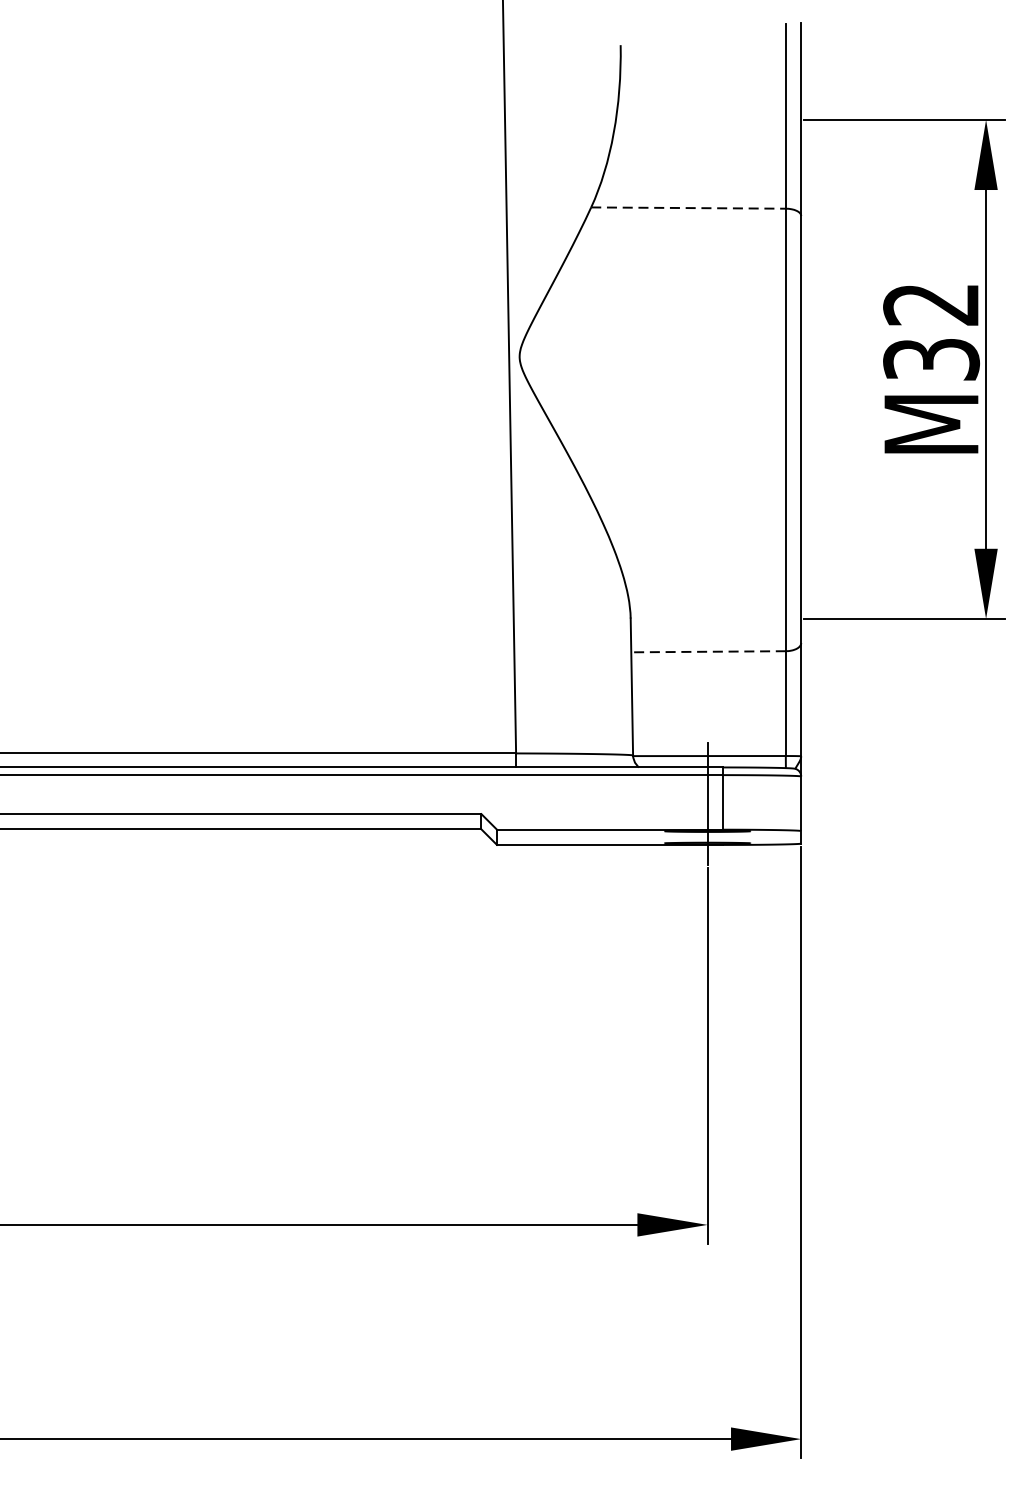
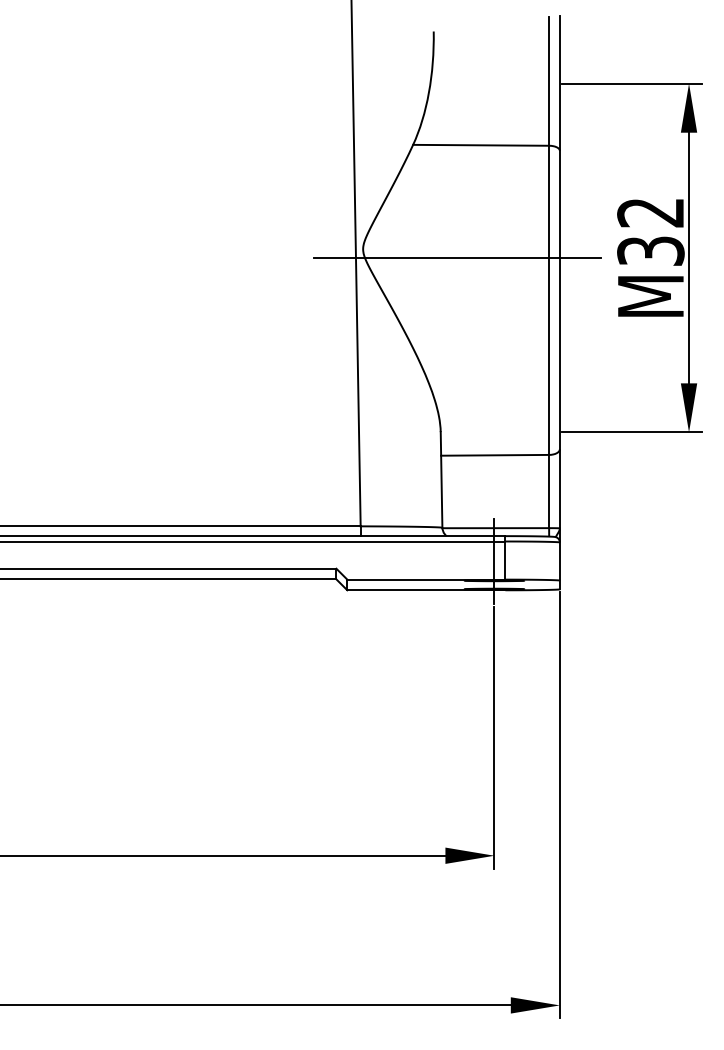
line: (689, 208) -> (481, 145), dashed -> solid
line: (654, 370) -> (457, 258), added
line: (709, 652) -> (495, 455), dashed -> solid

